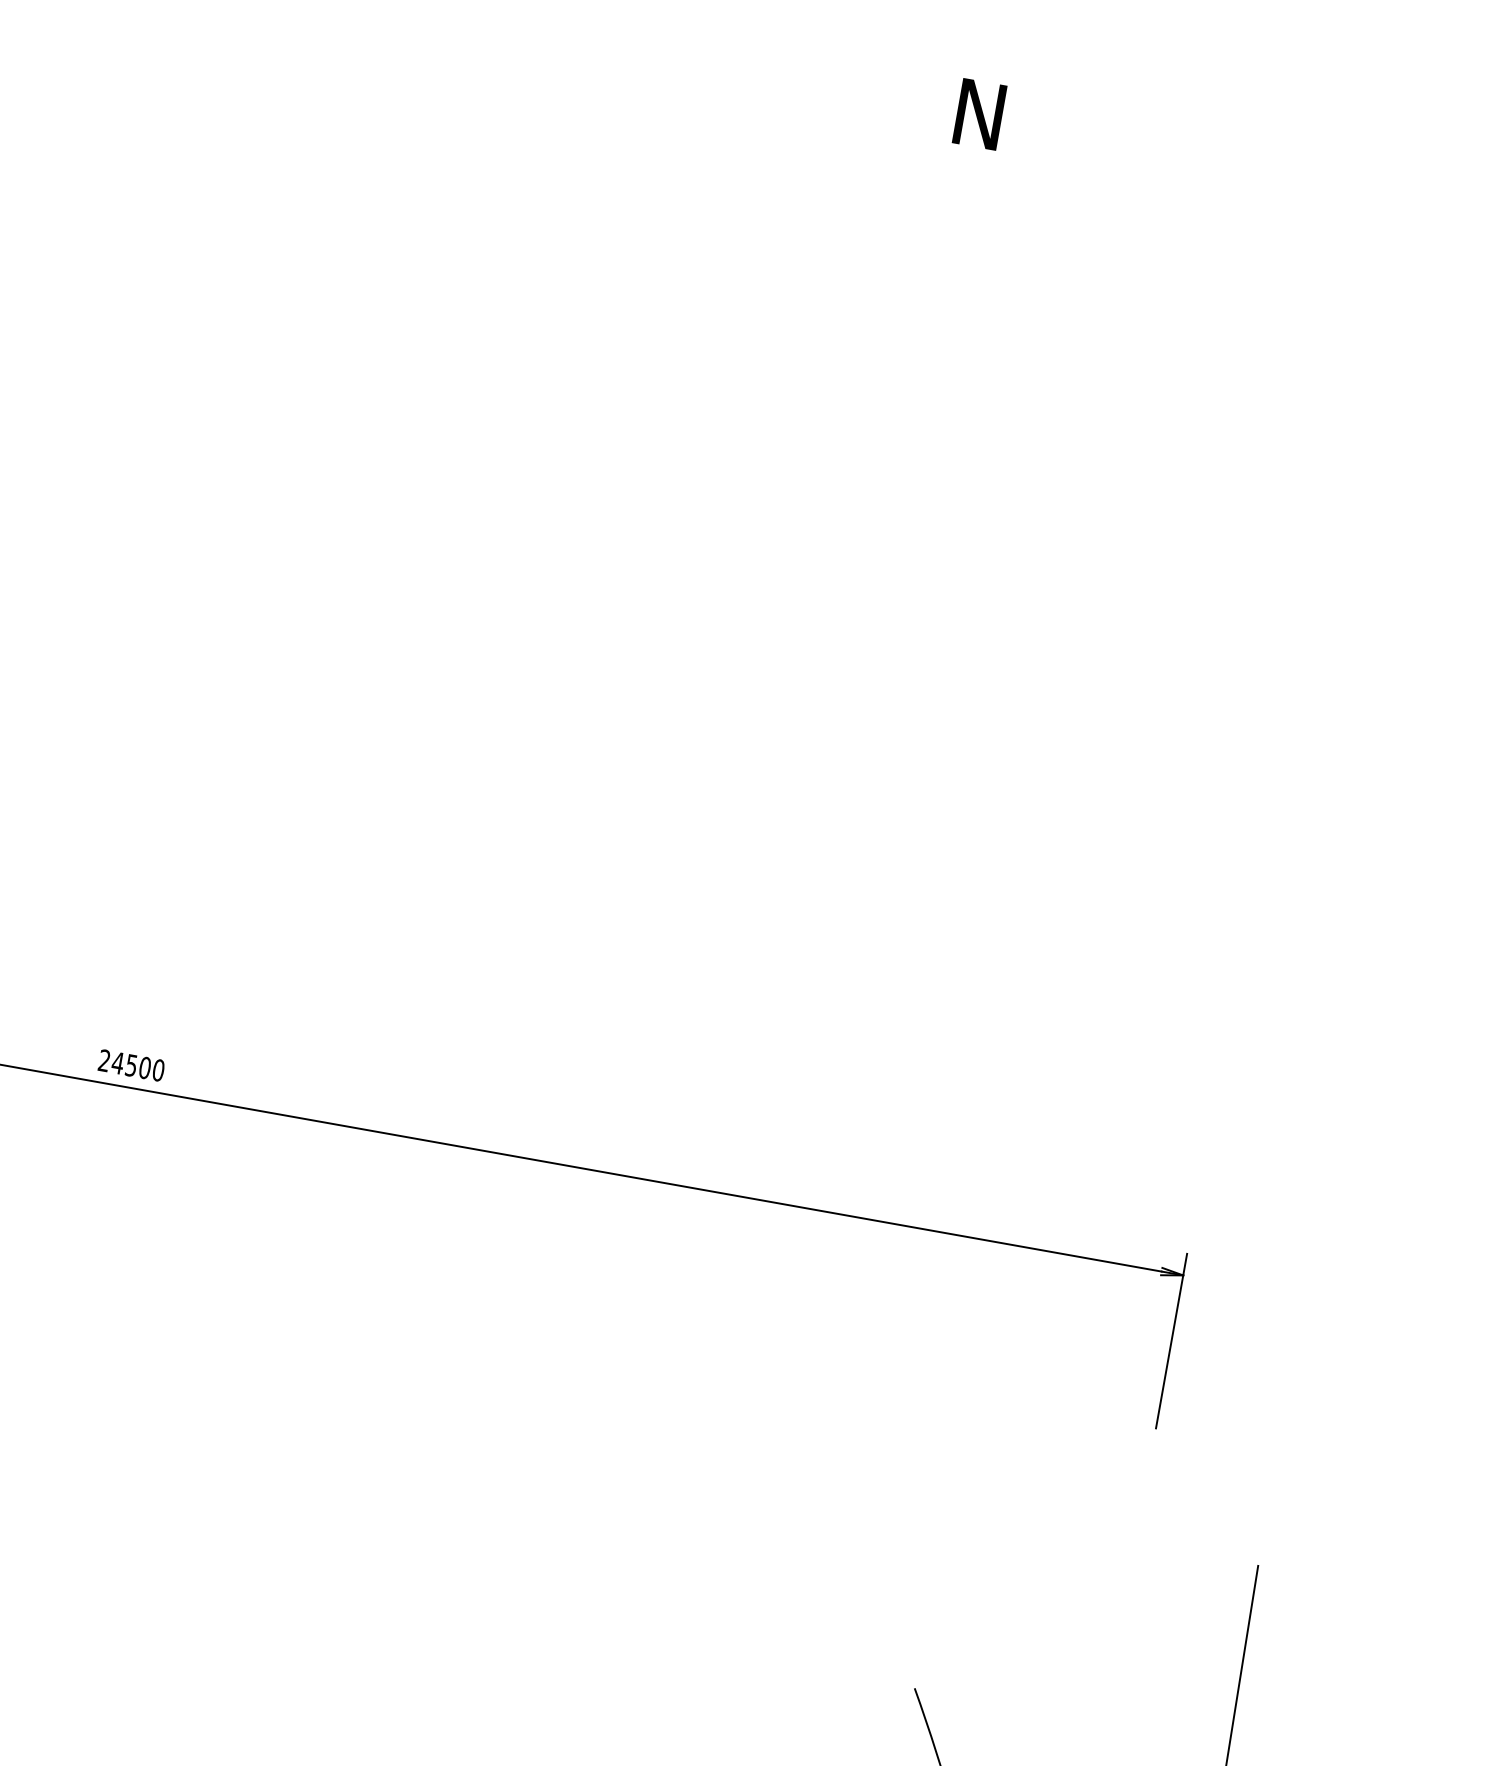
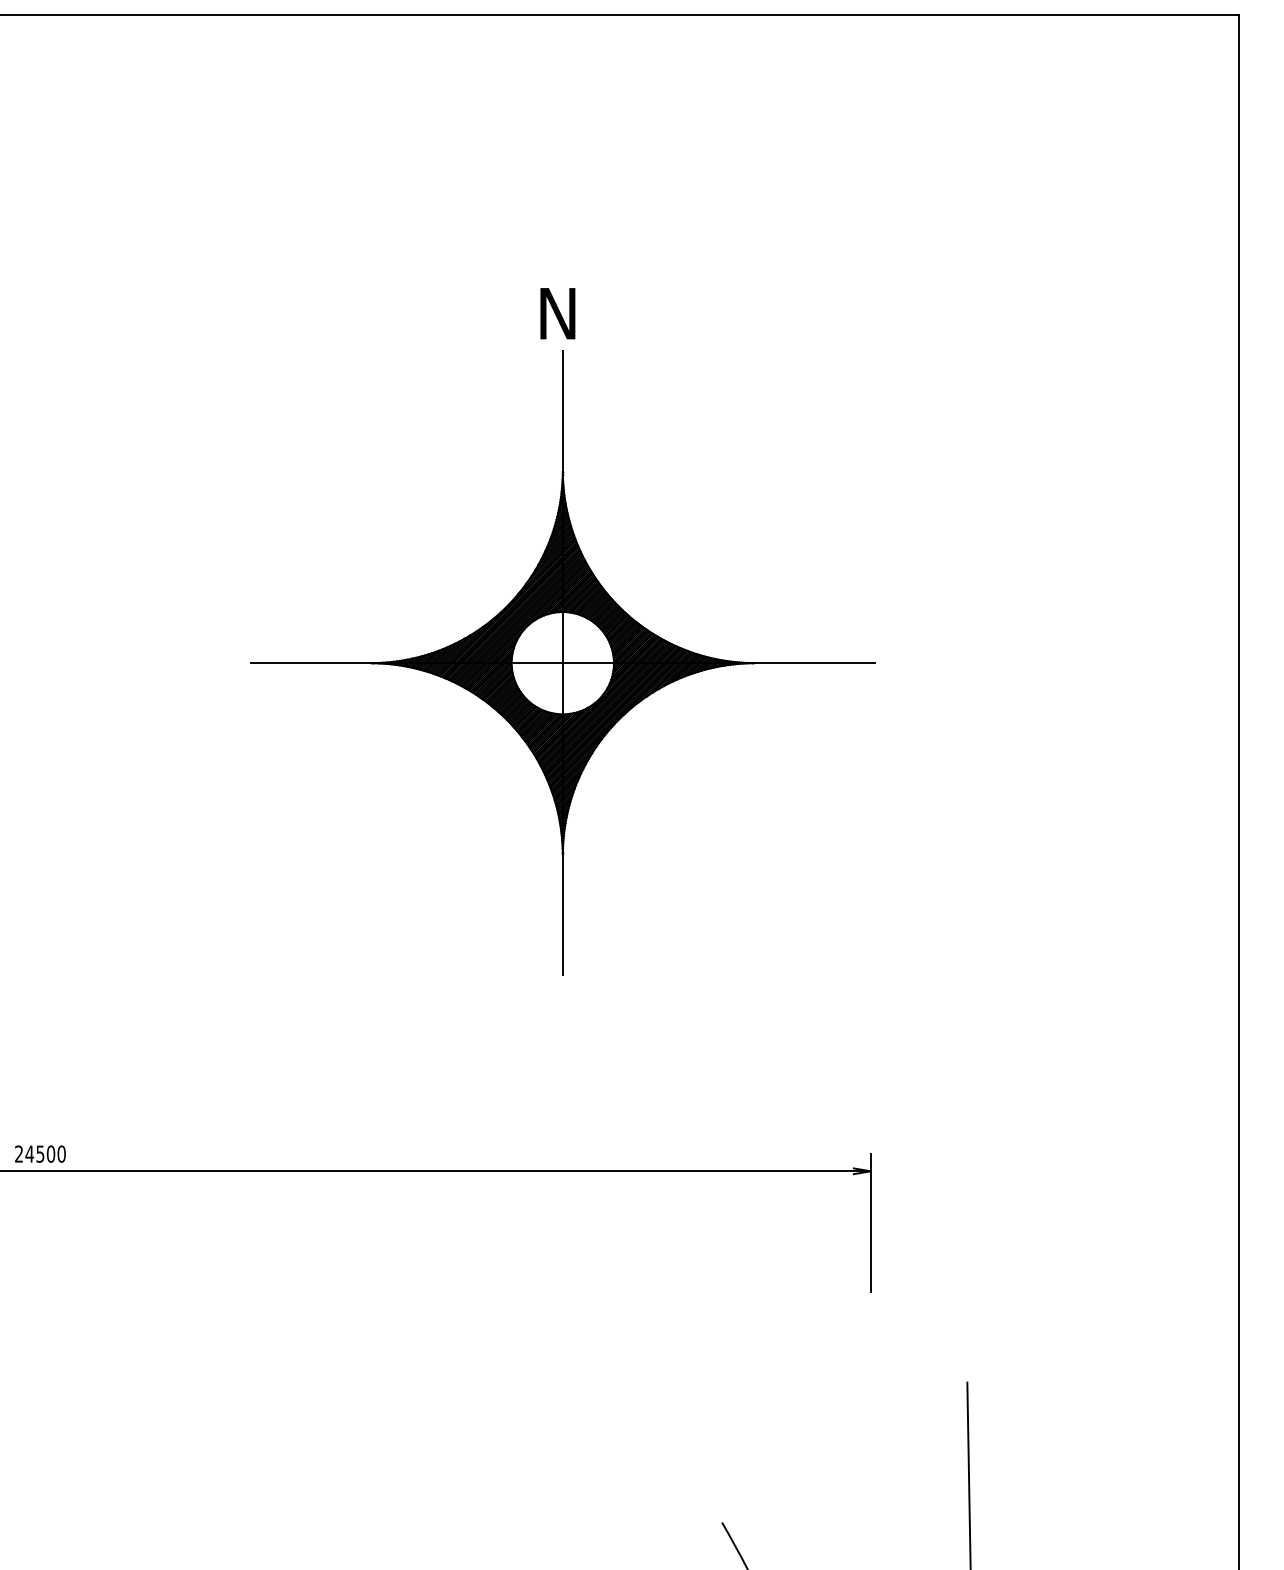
part: (906, 558) -> (562, 662), added

